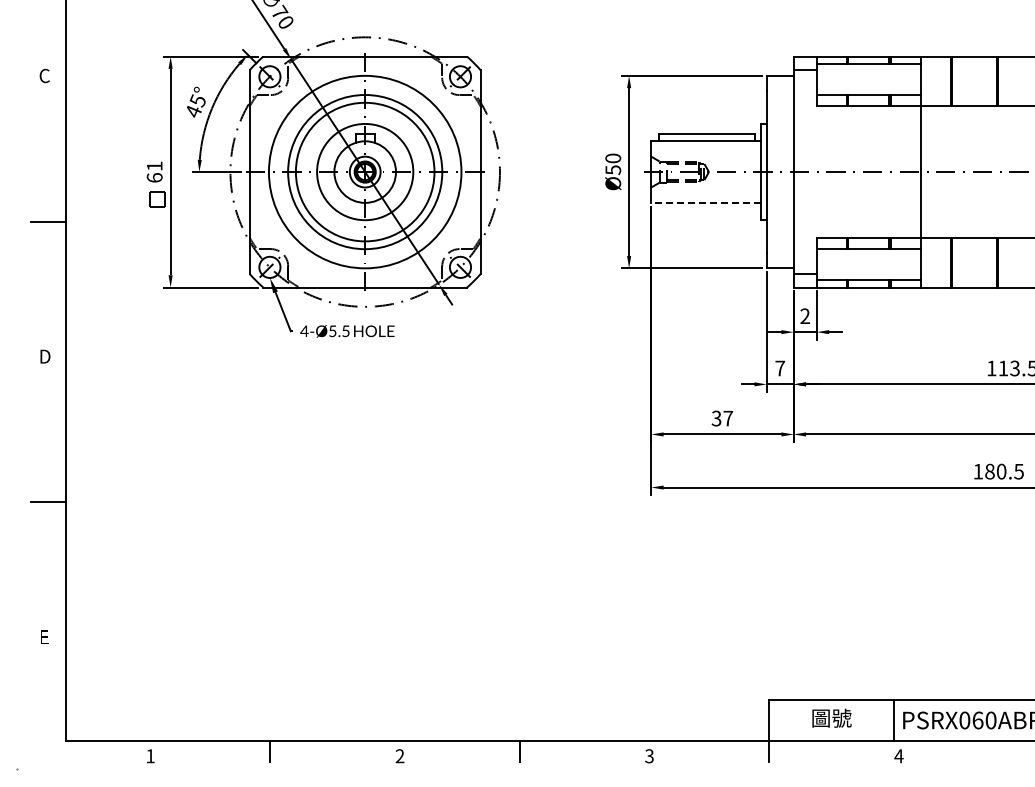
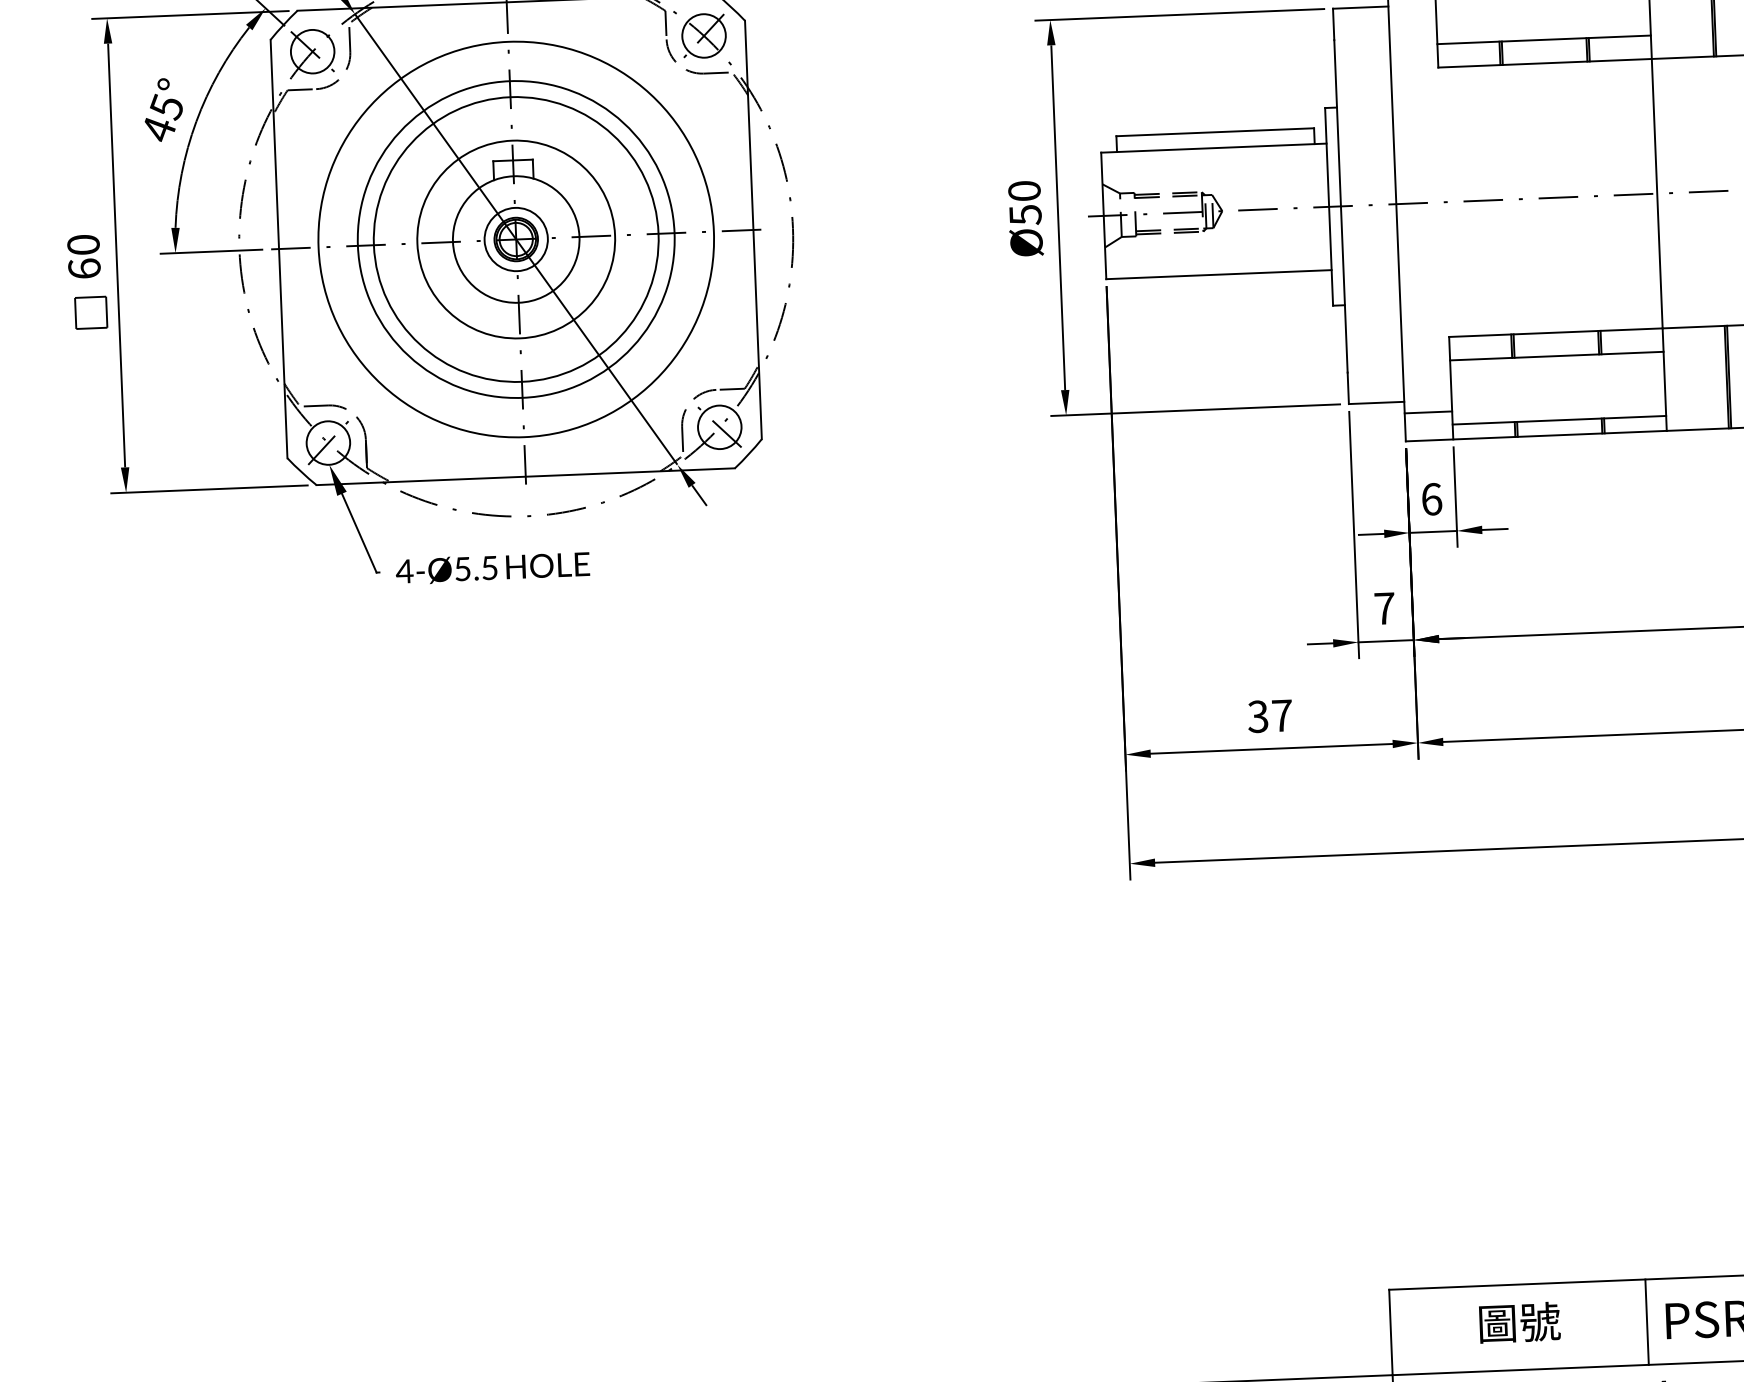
text: (154, 165) -> (82, 243), 61 -> 60
line: (706, 202) -> (1219, 273), dashed -> solid
text: (805, 316) -> (1432, 499), 2 -> 6

